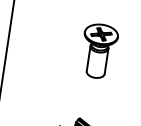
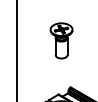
part: (98, 50) -> (61, 40), moved

